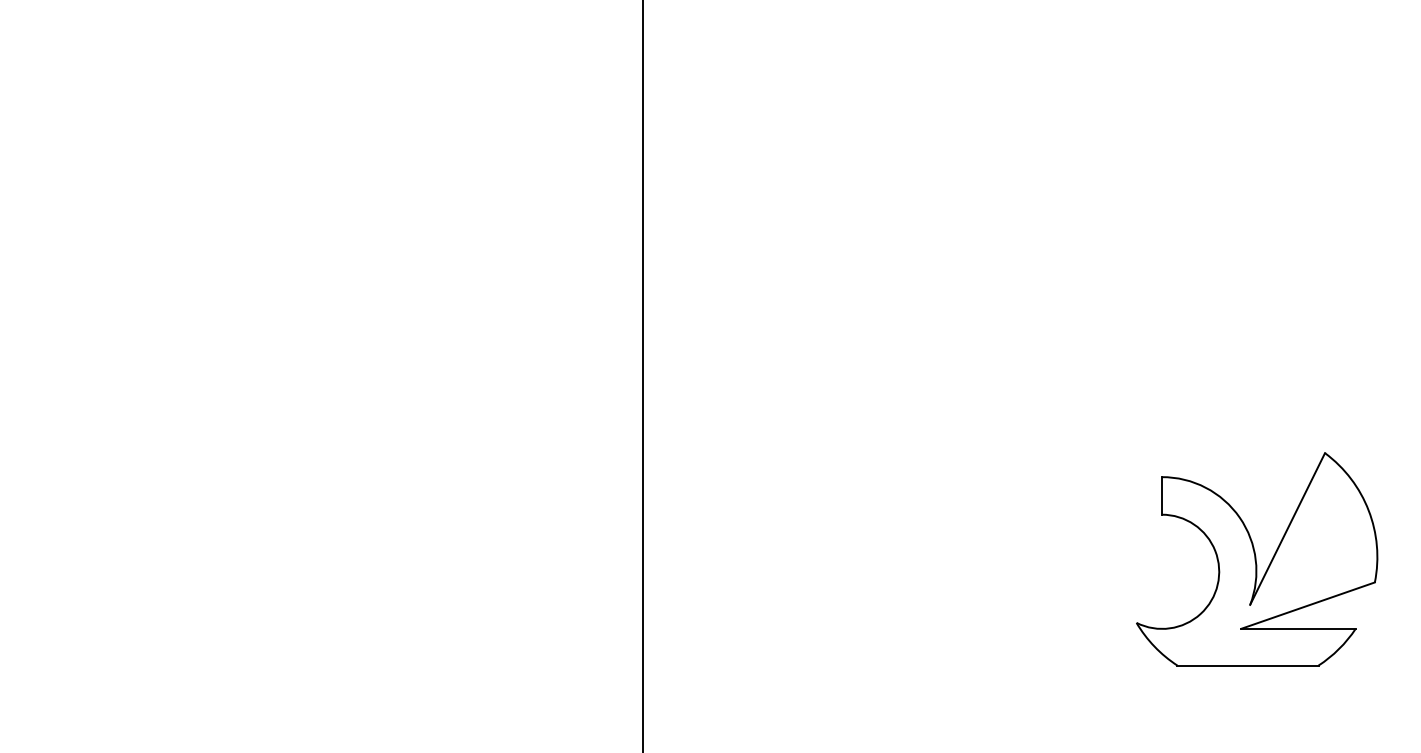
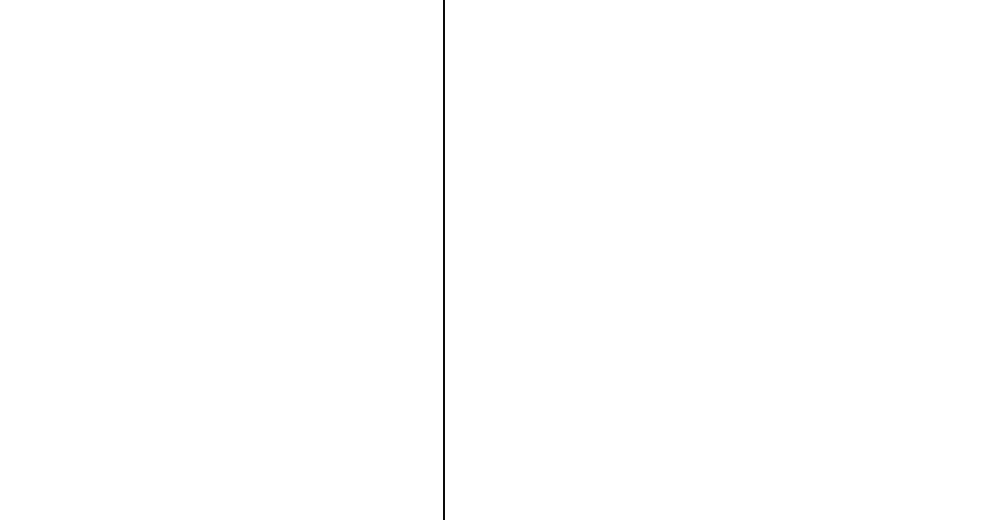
part: (1256, 558) -> (868, 385), removed

